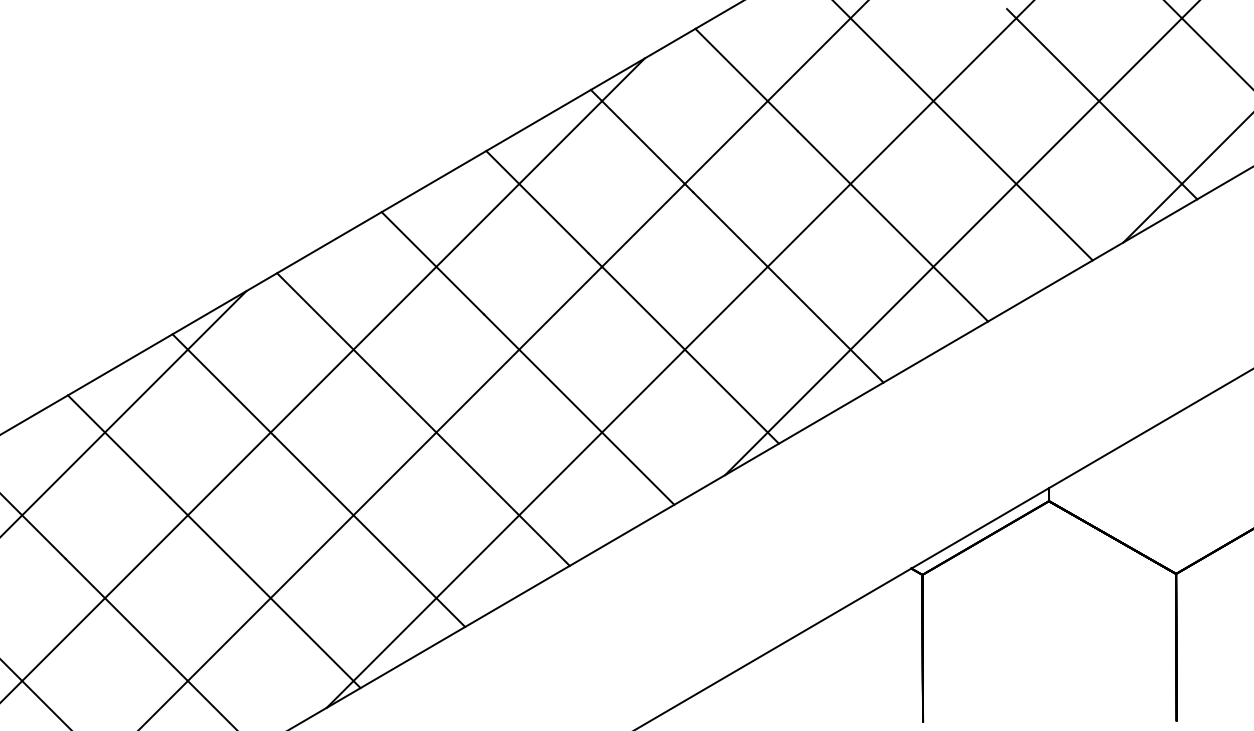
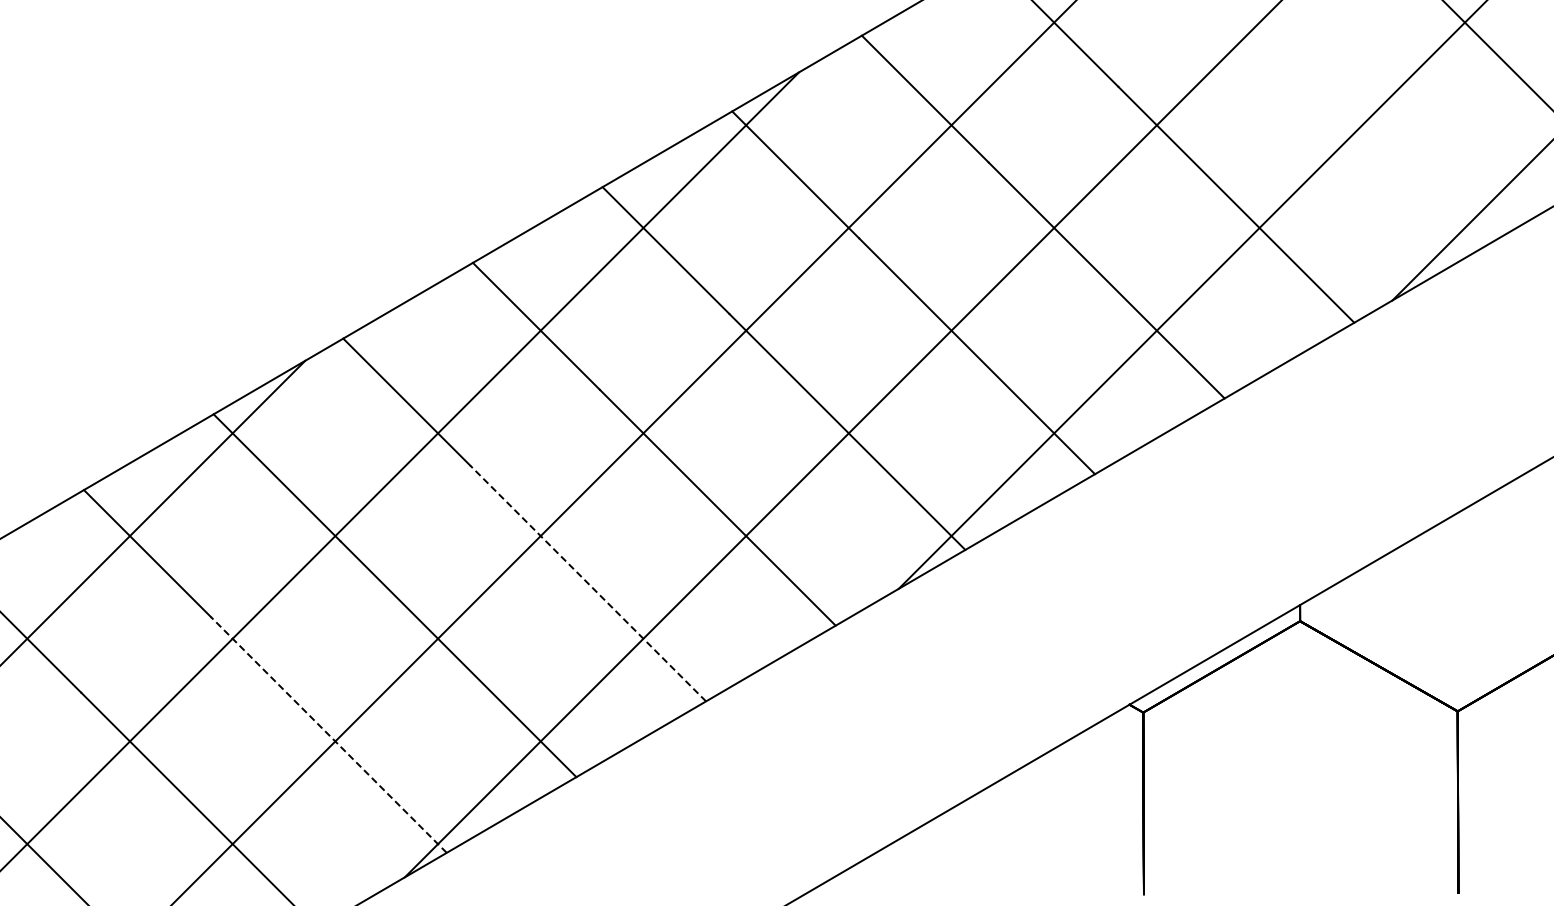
line: (1101, 104) -> (1365, 129), removed
line: (474, 470) -> (588, 583), solid -> dashed
line: (265, 592) -> (328, 734), solid -> dashed

